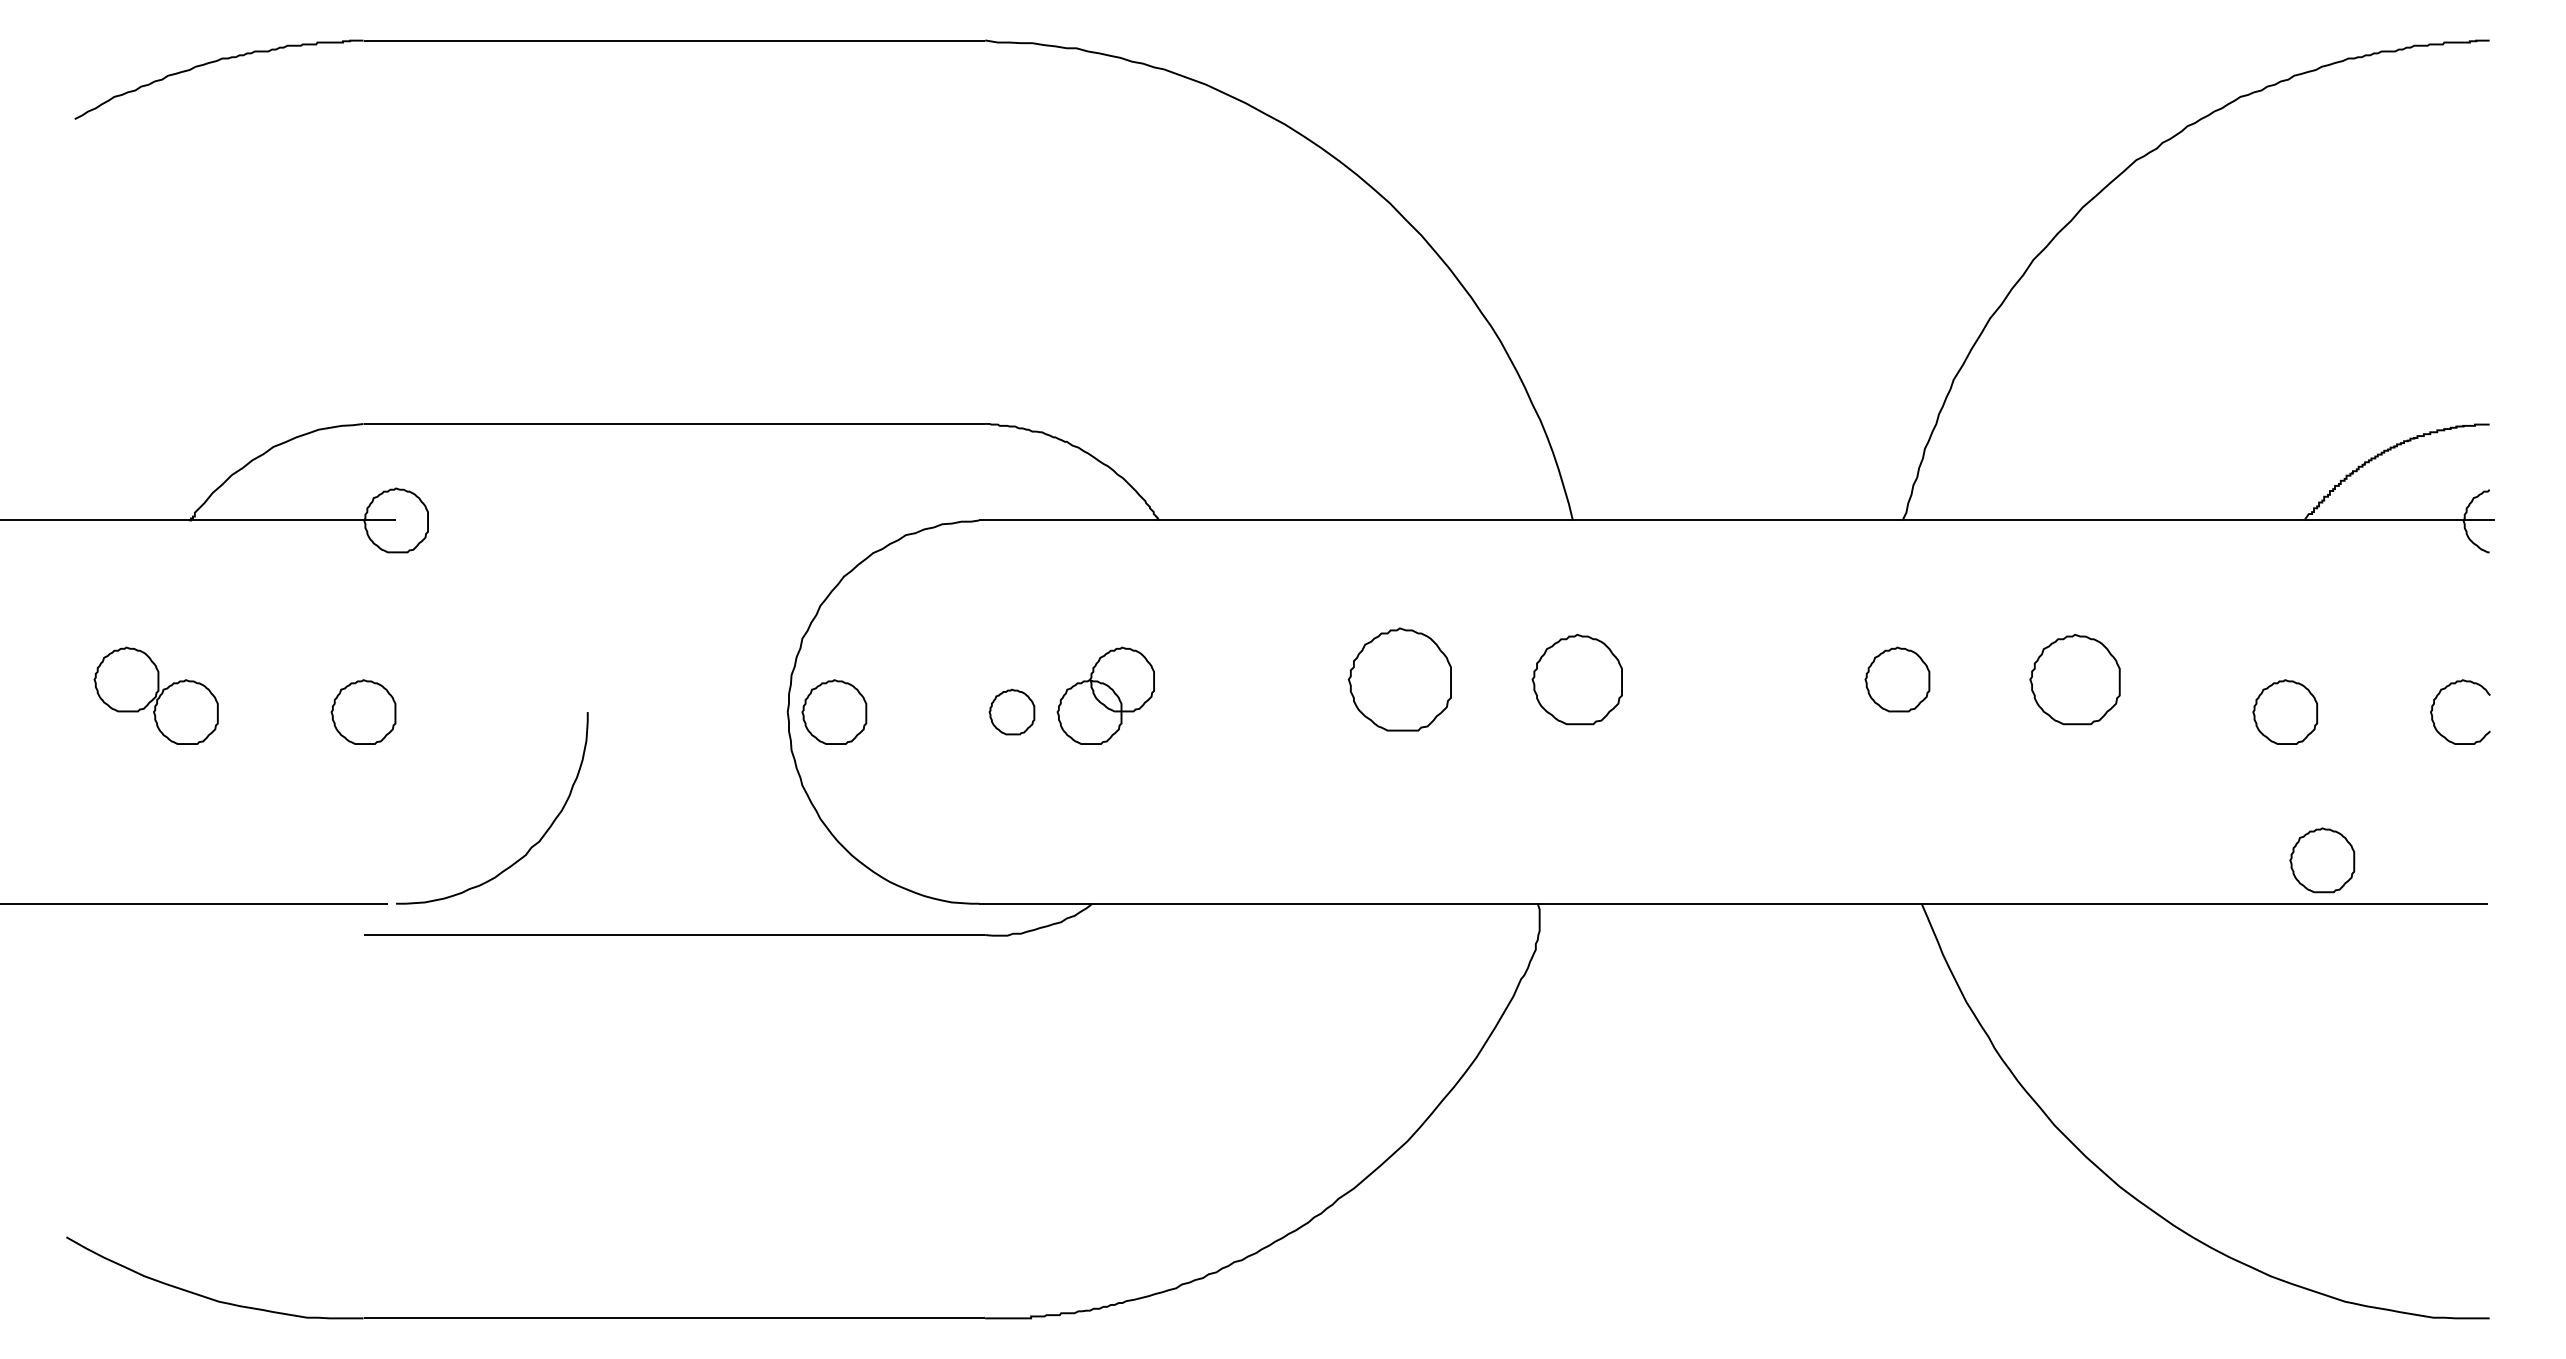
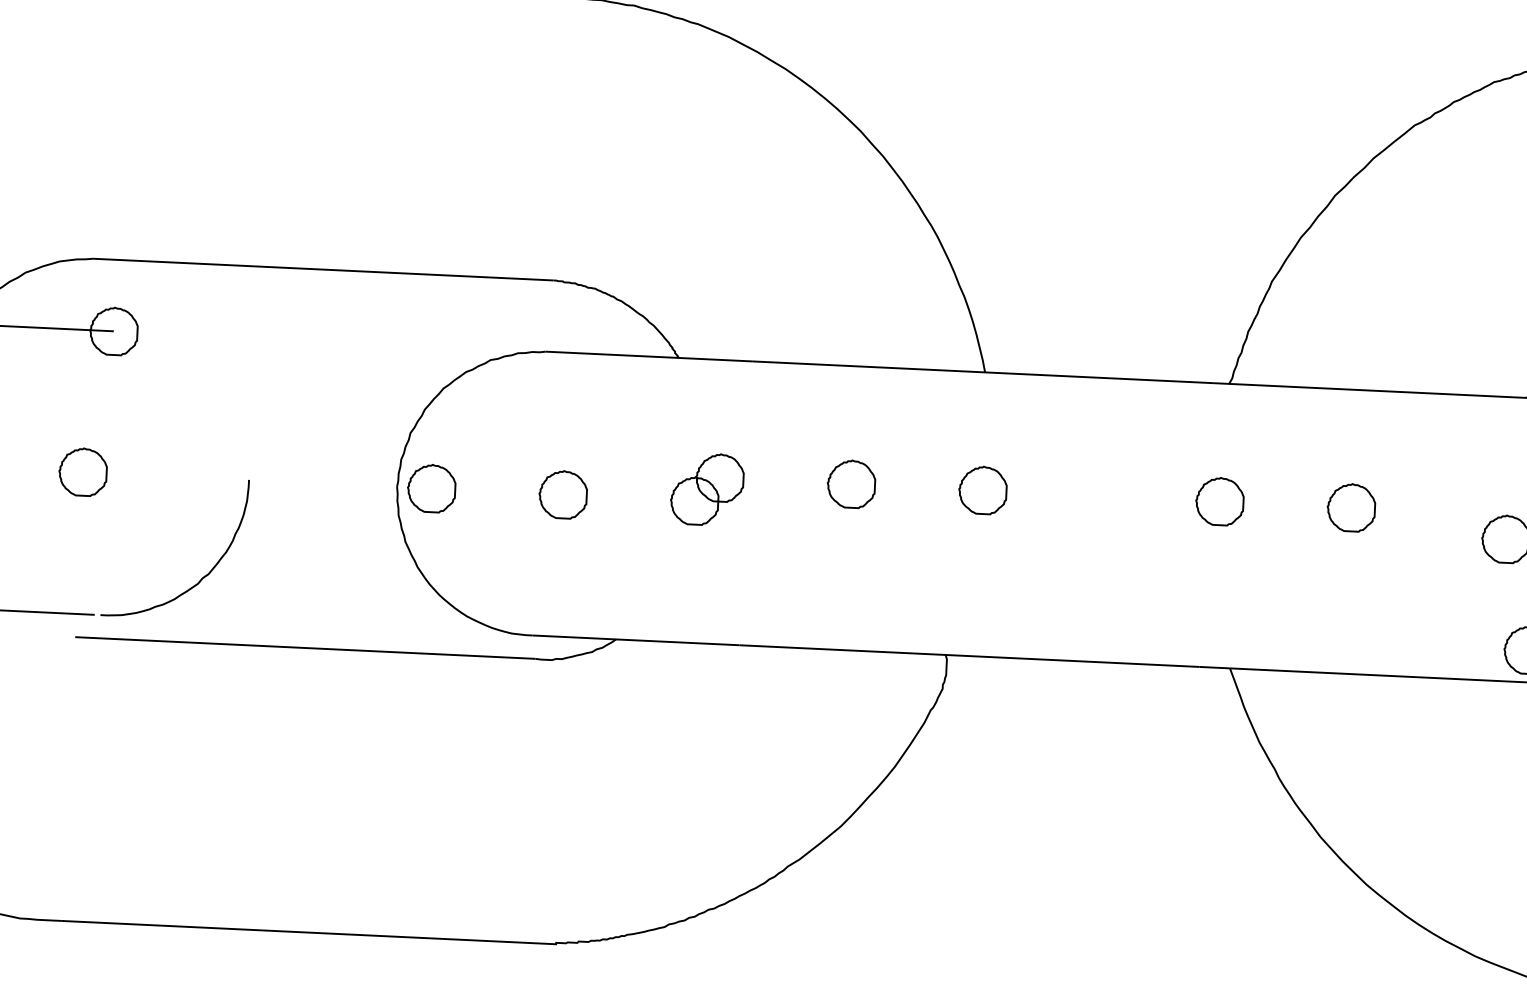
part: (1399, 679) -> (851, 484), size x0.62
part: (1577, 679) -> (982, 490), size x0.71
part: (2074, 679) -> (1350, 507), size x0.71
part: (1105, 695) -> (706, 489), moved
part: (1011, 711) -> (562, 494), size x1.43

